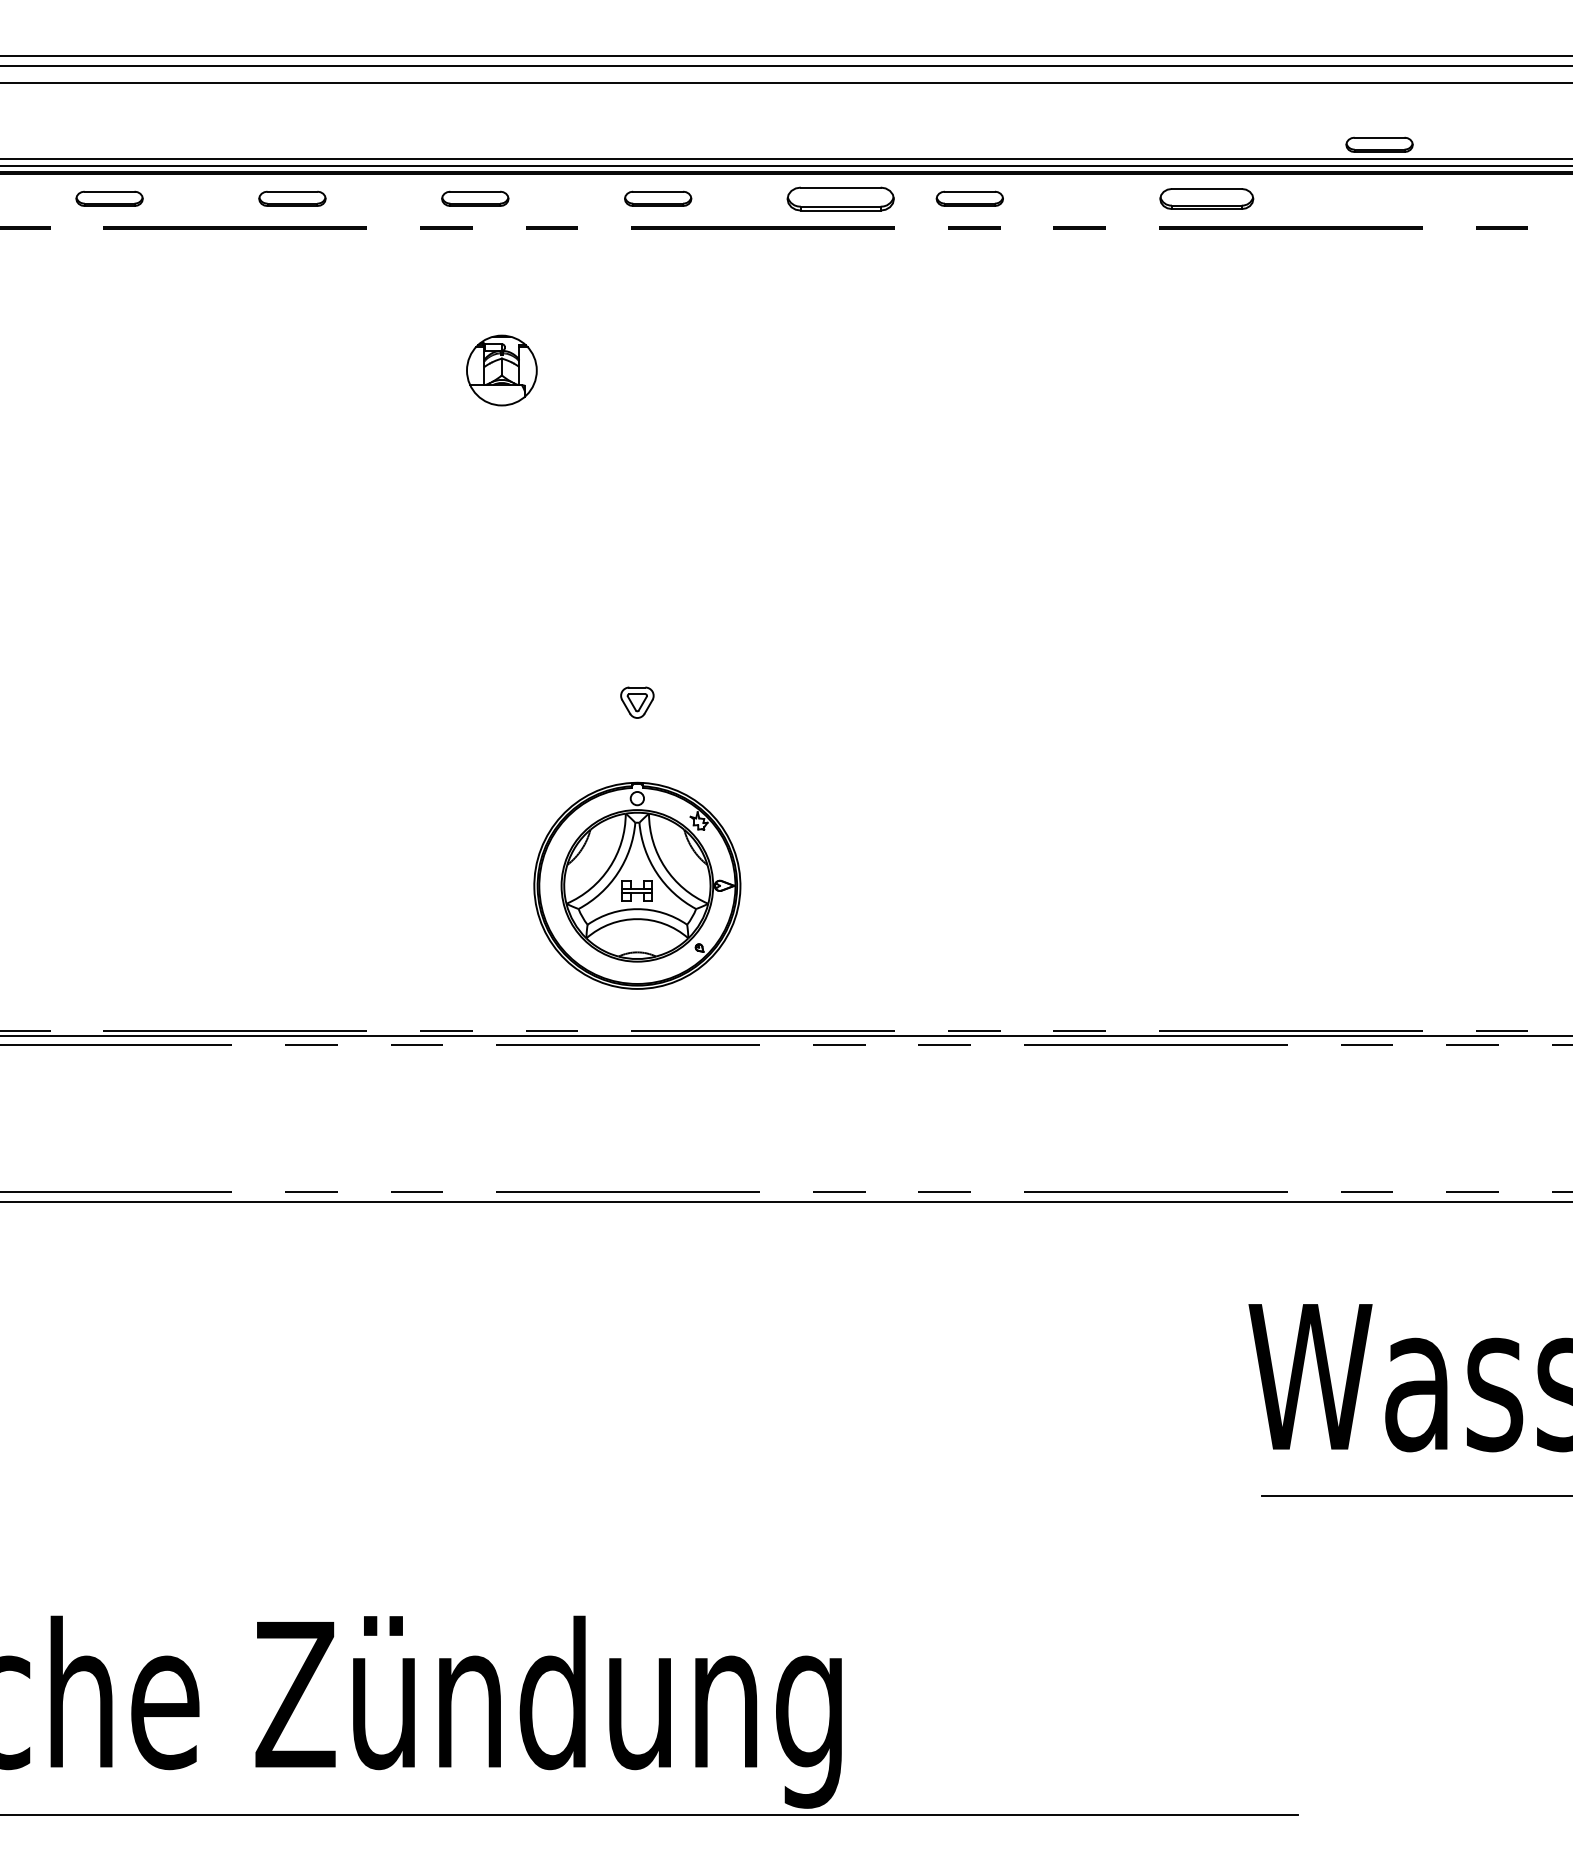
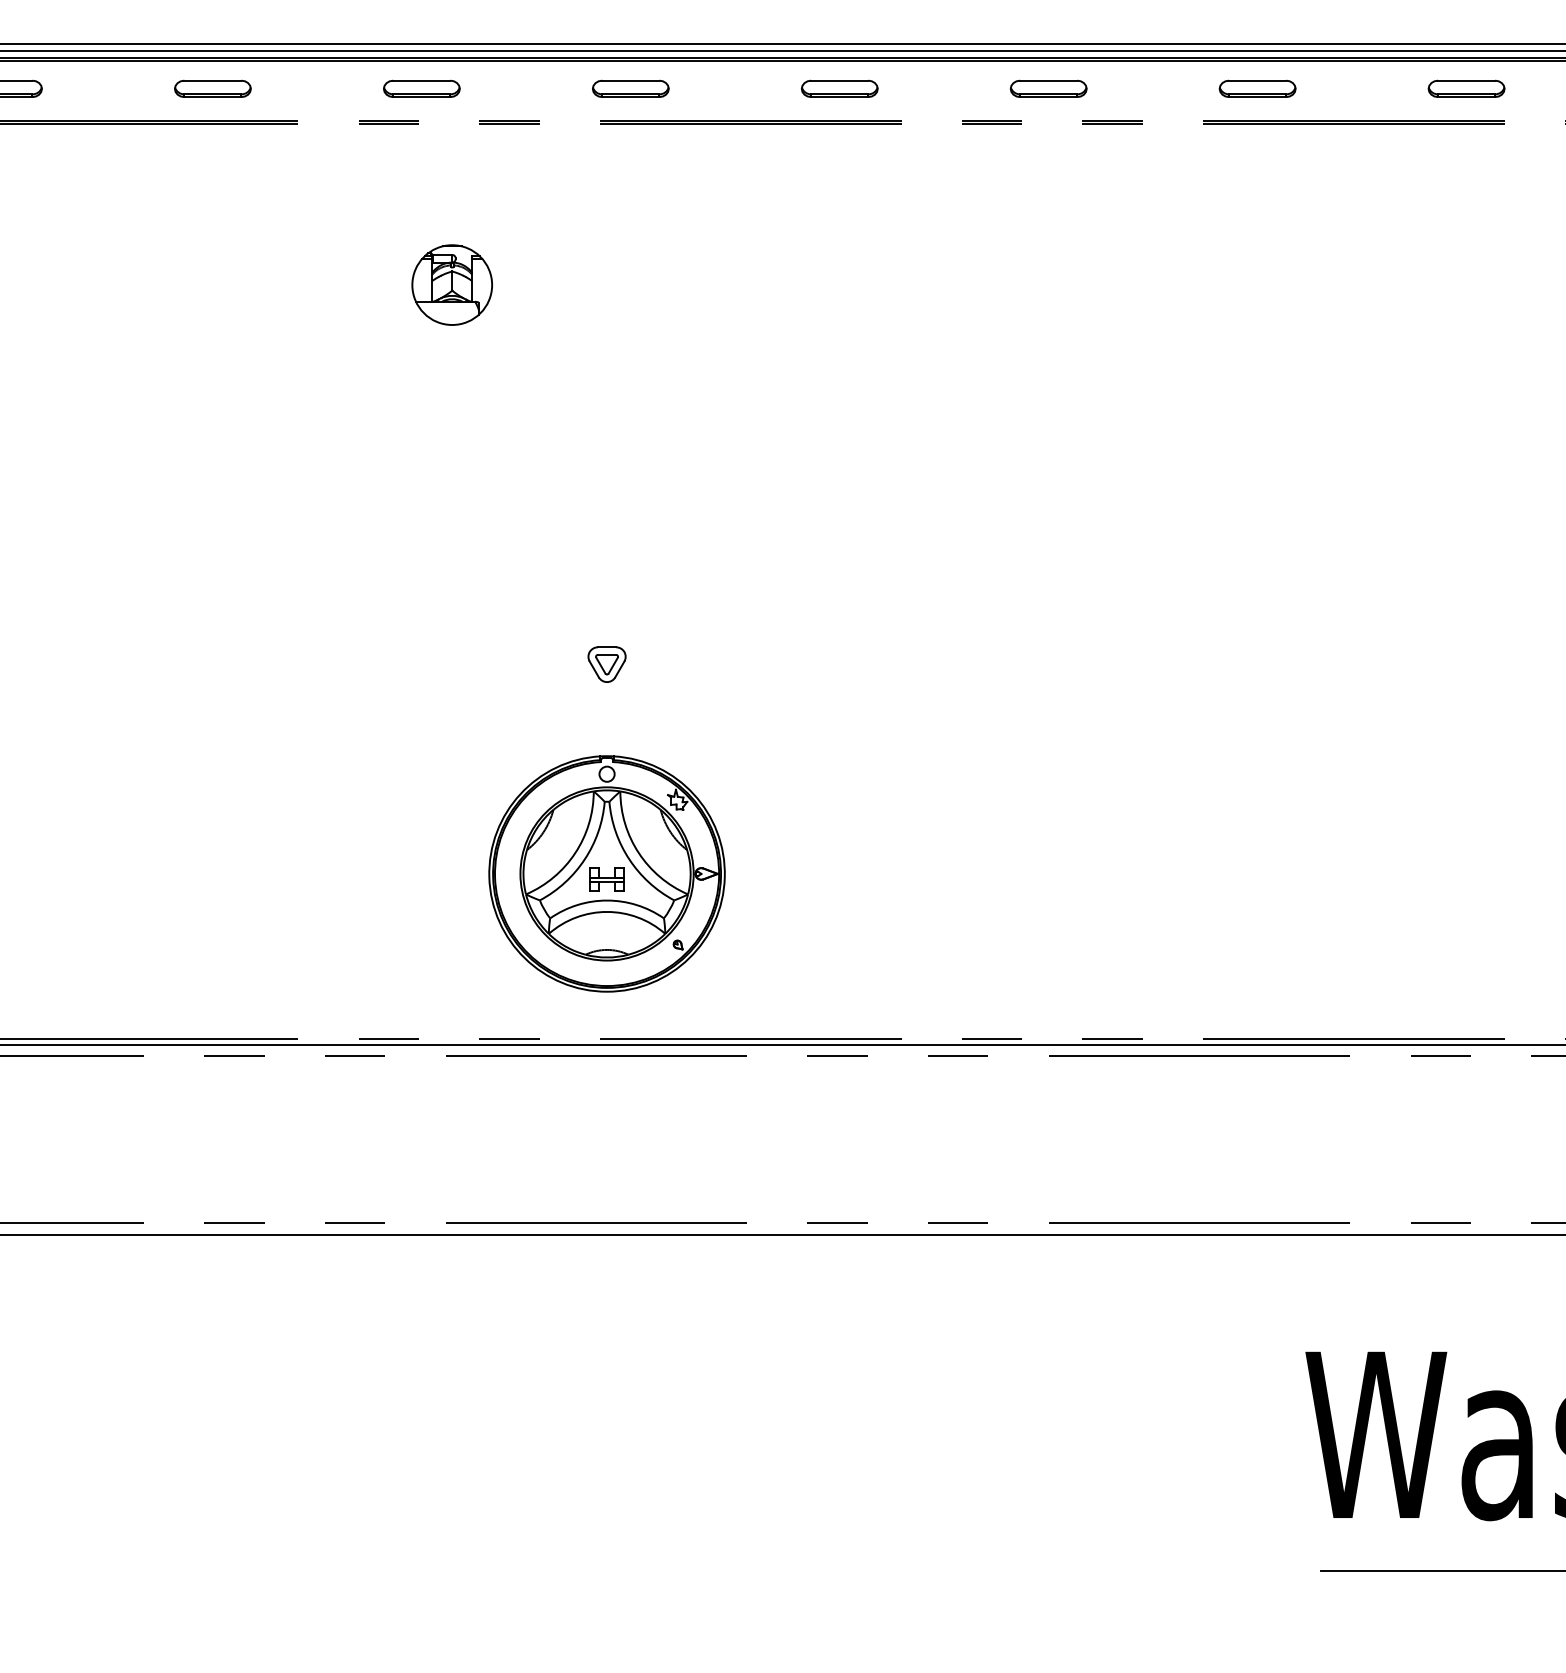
part: (1379, 144) -> (1466, 88), moved
part: (841, 198) -> (840, 88), size x0.62
part: (969, 198) -> (1048, 88), moved
part: (1206, 198) -> (1257, 88), size x0.71

